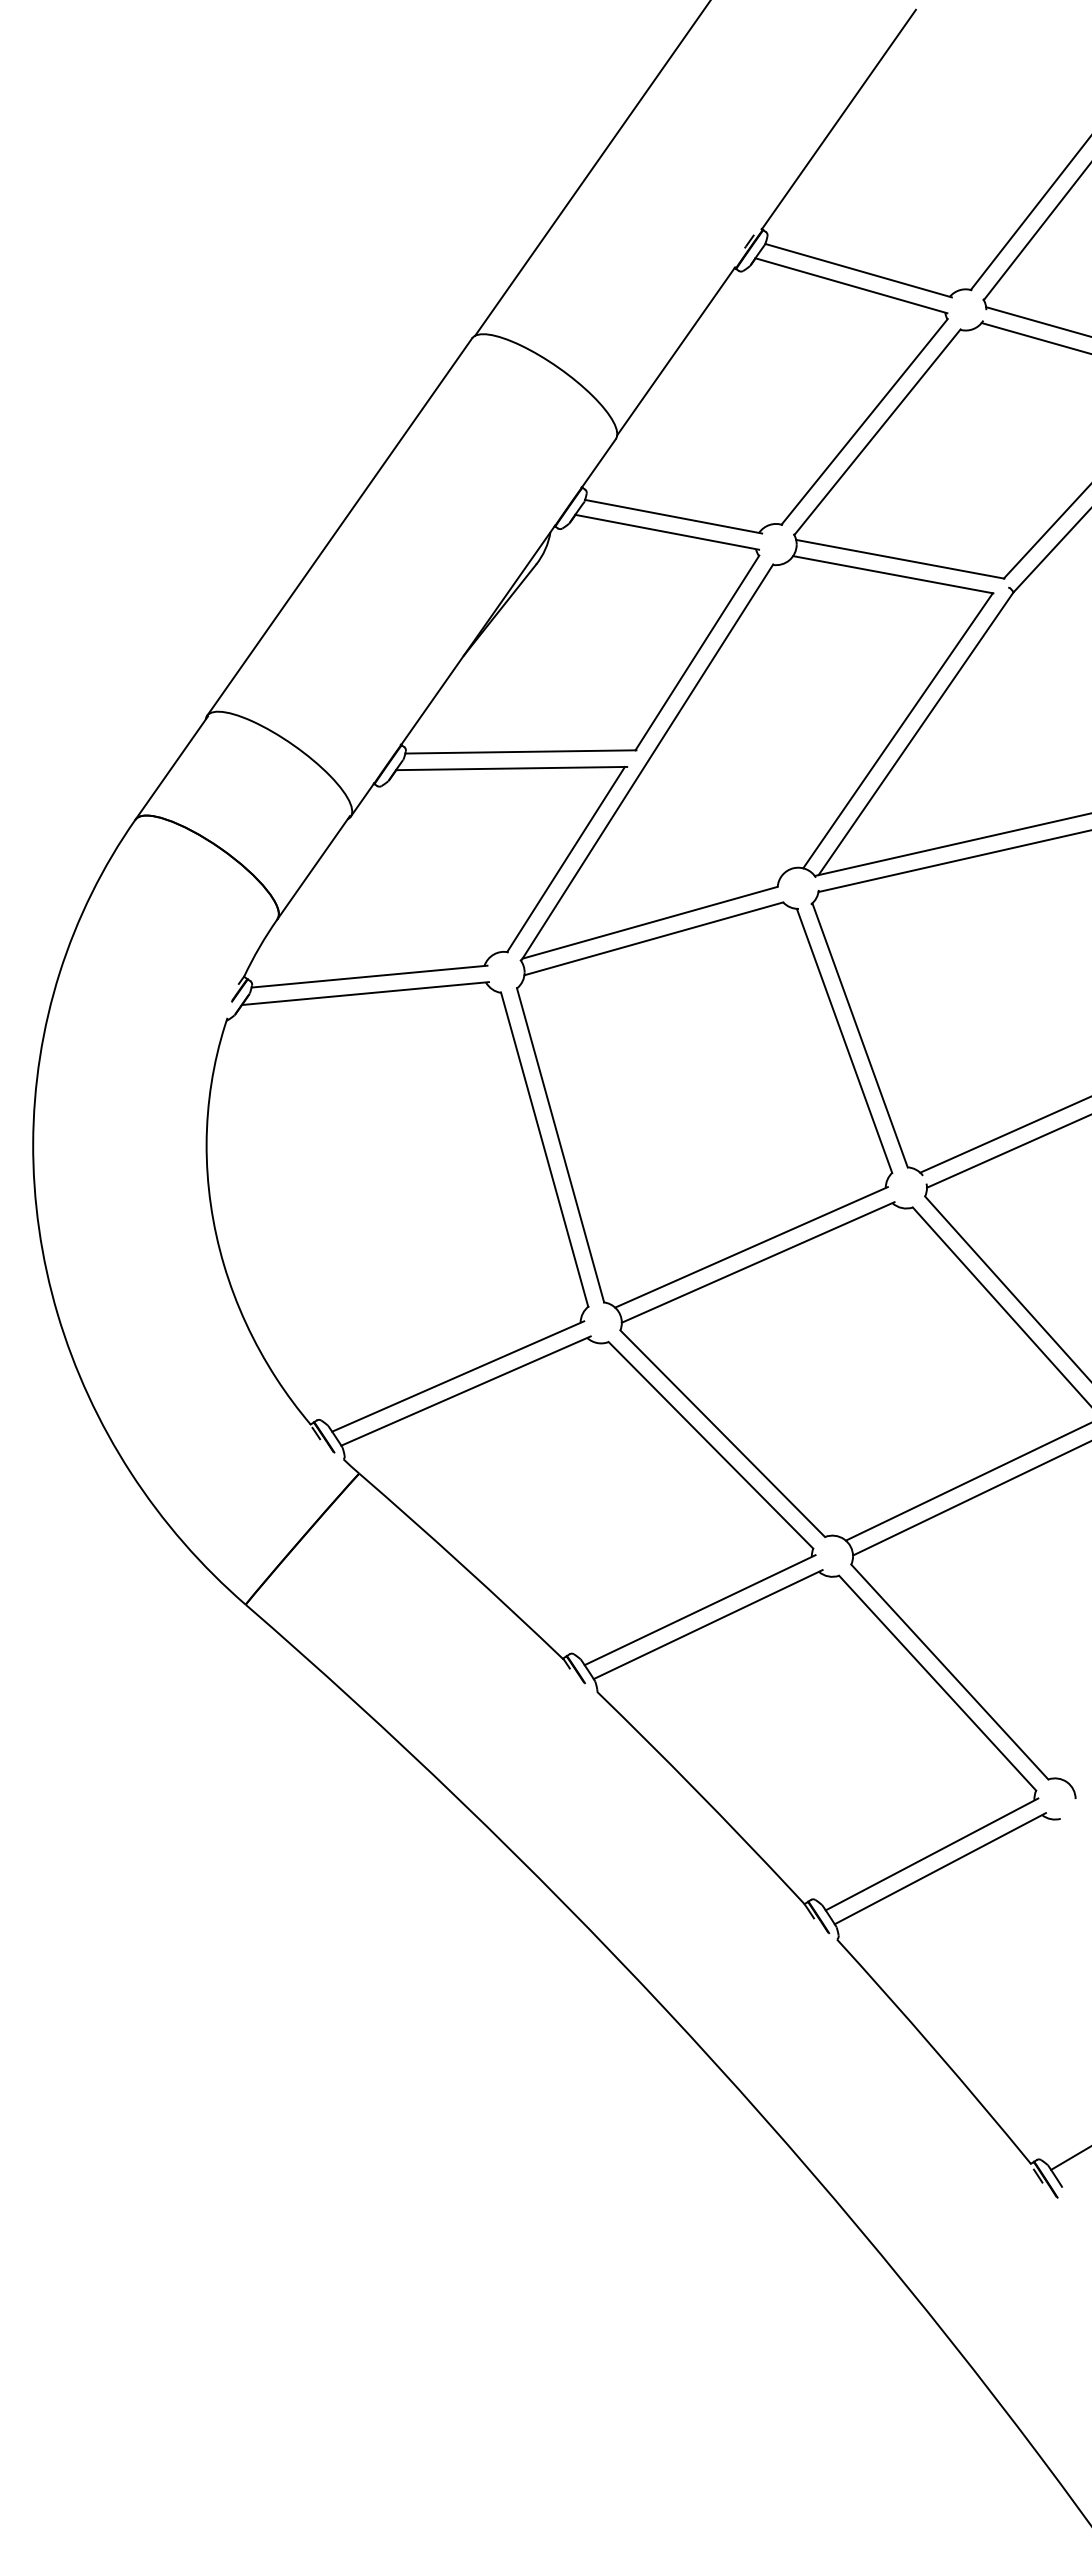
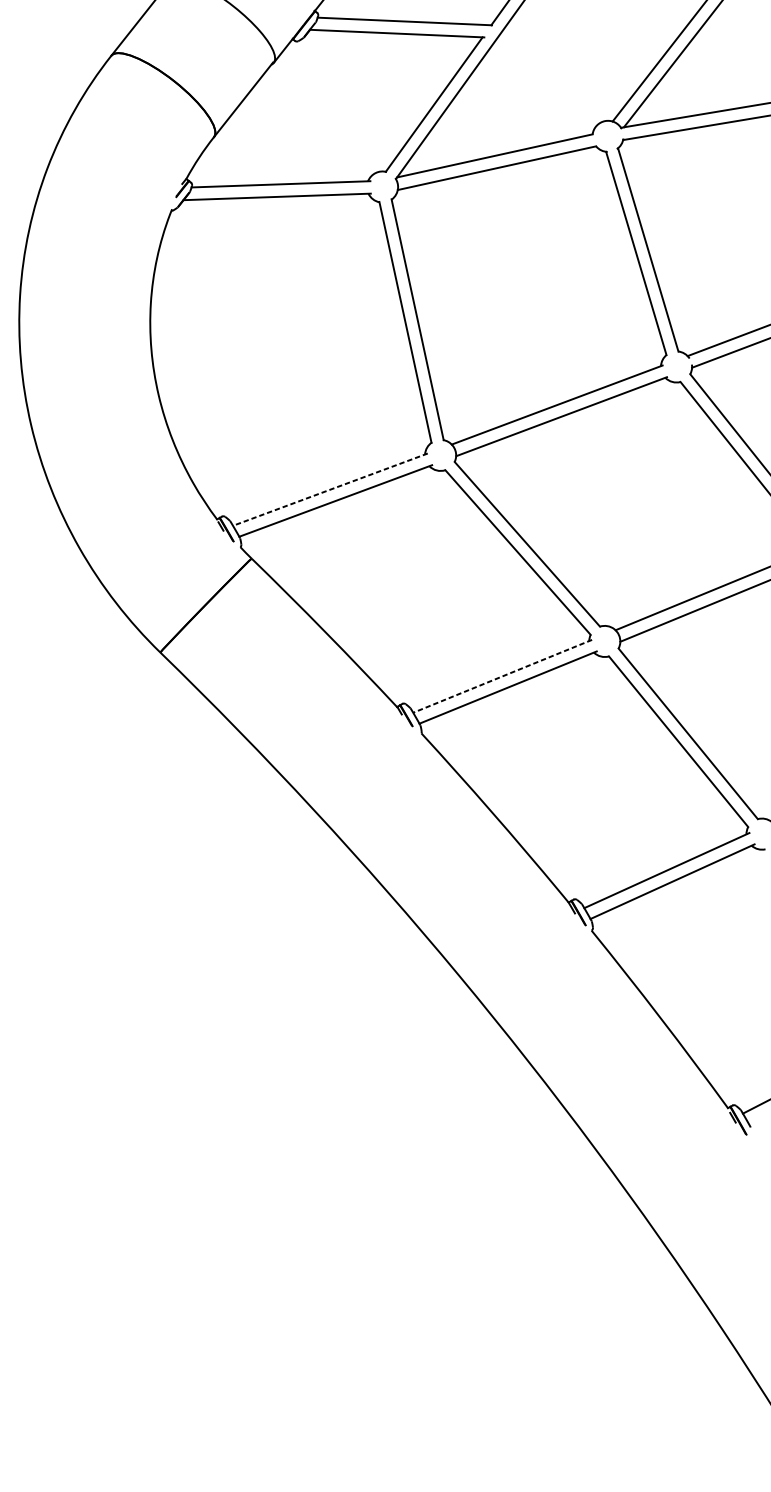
line: (458, 1376) -> (330, 489), solid -> dashed
line: (700, 1610) -> (502, 676), solid -> dashed

